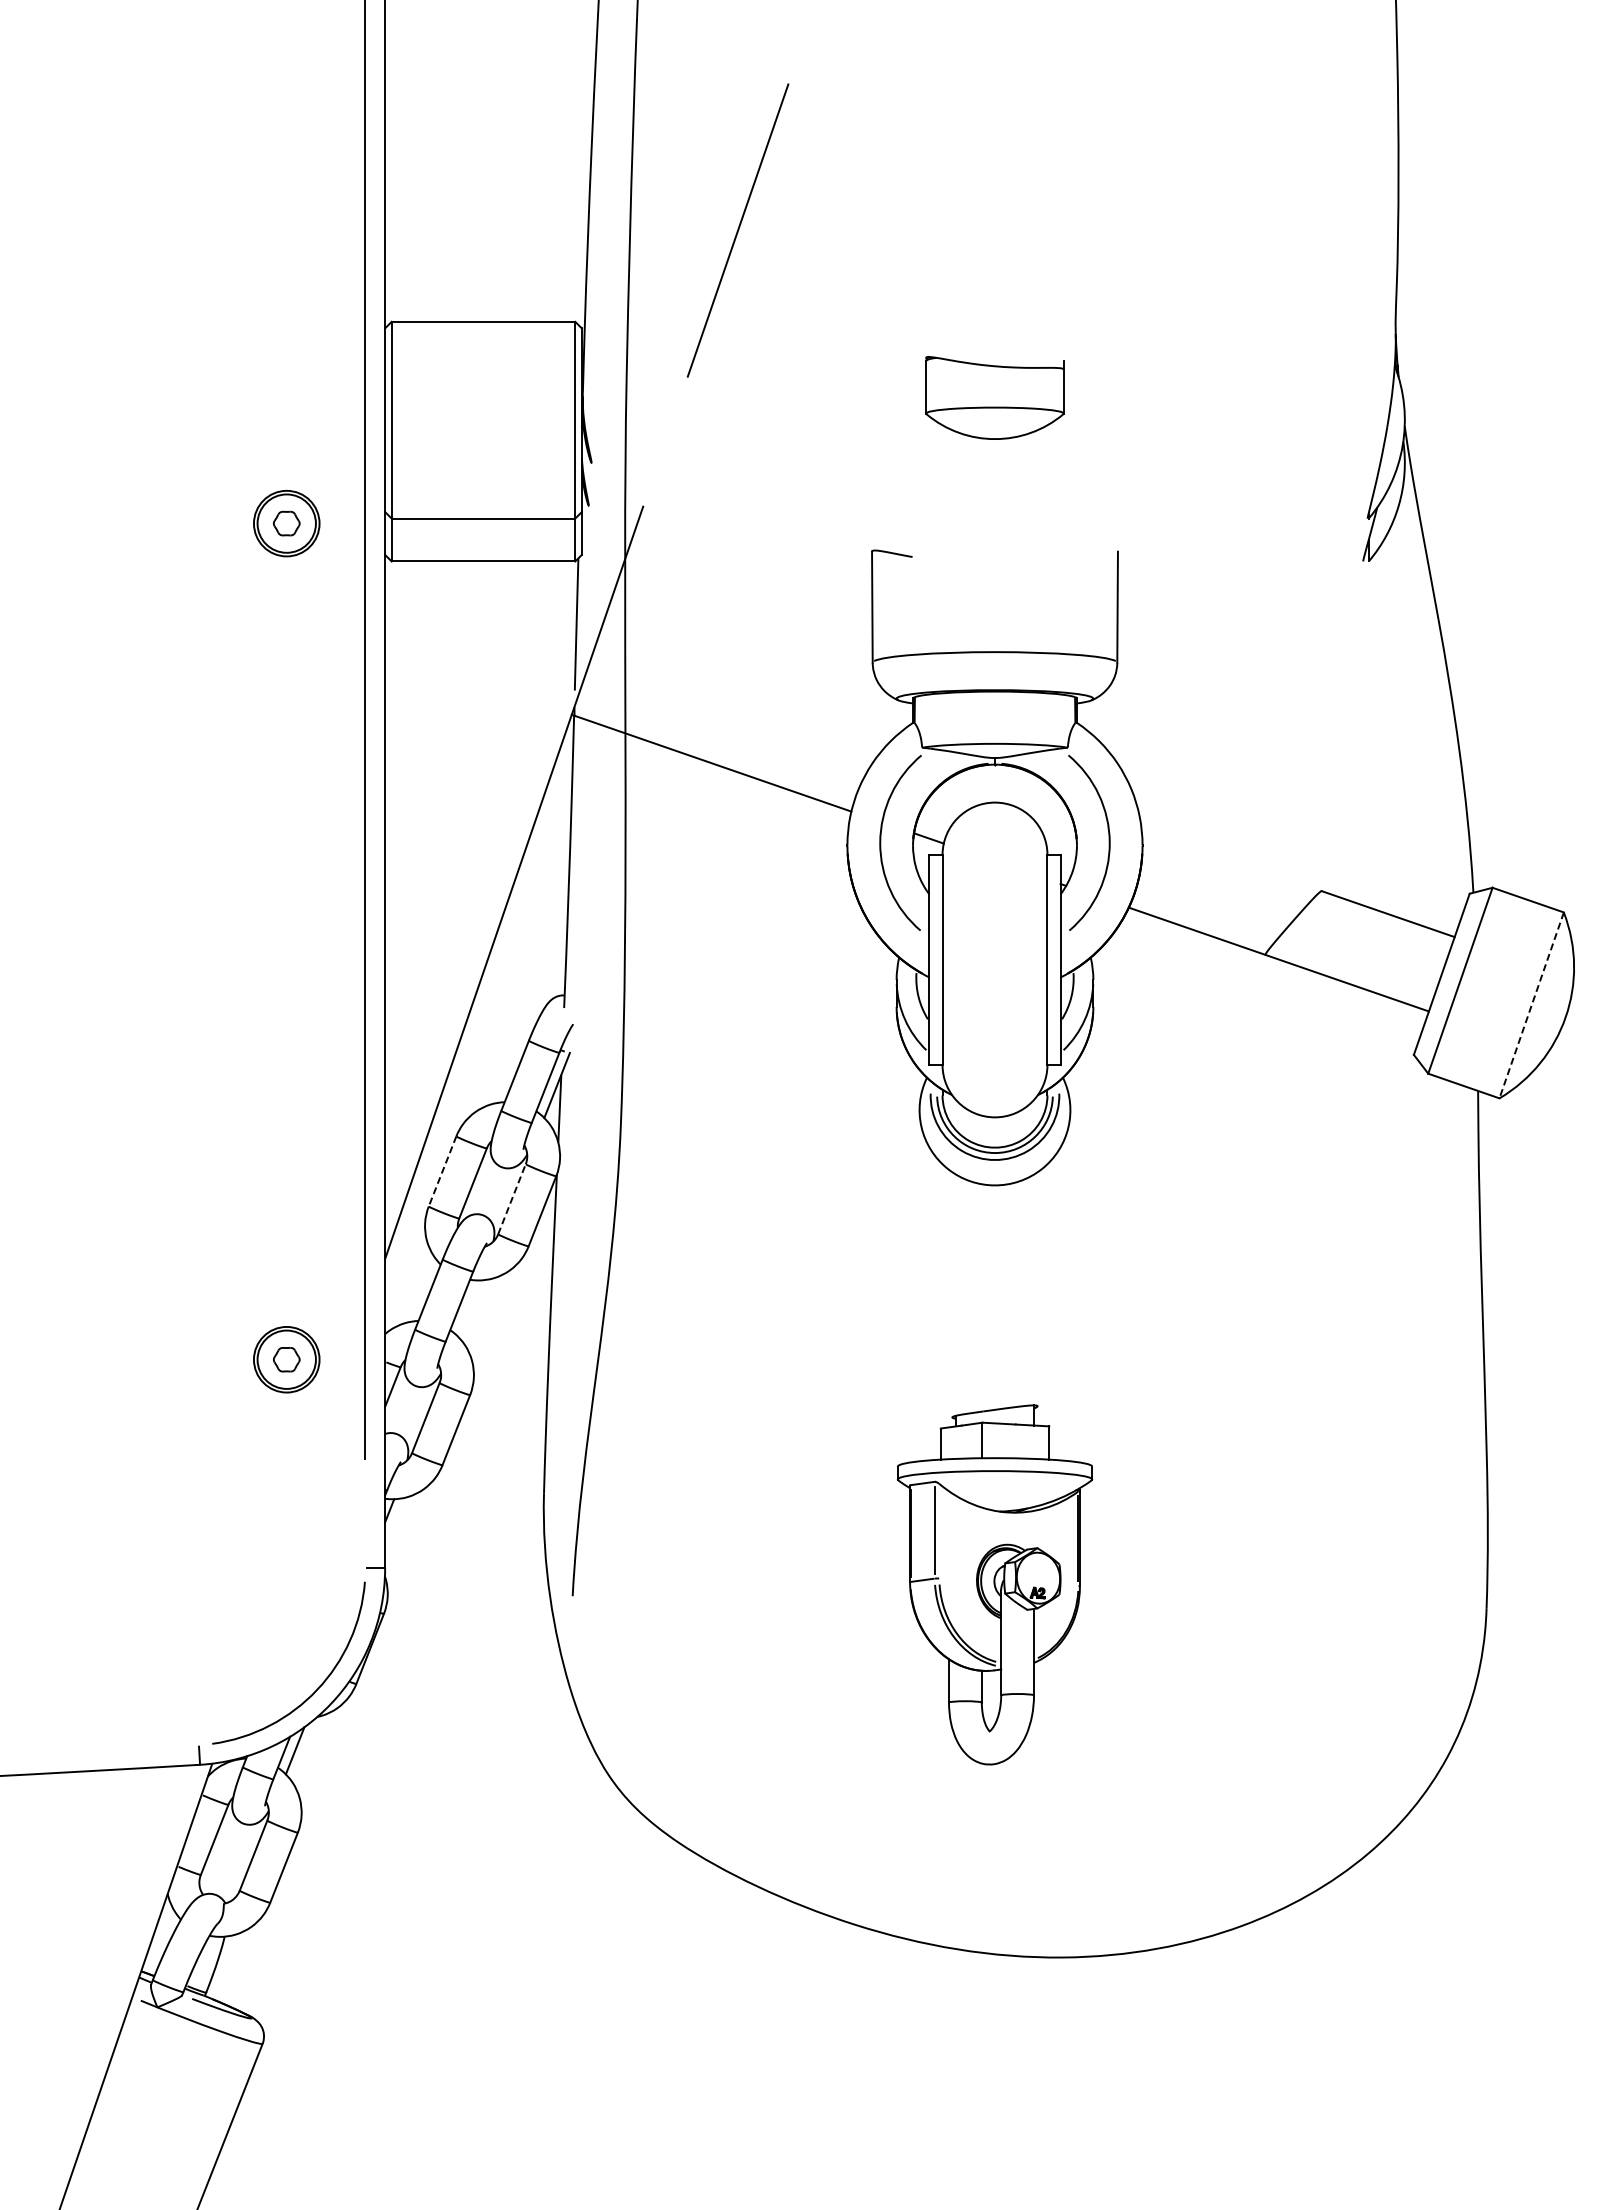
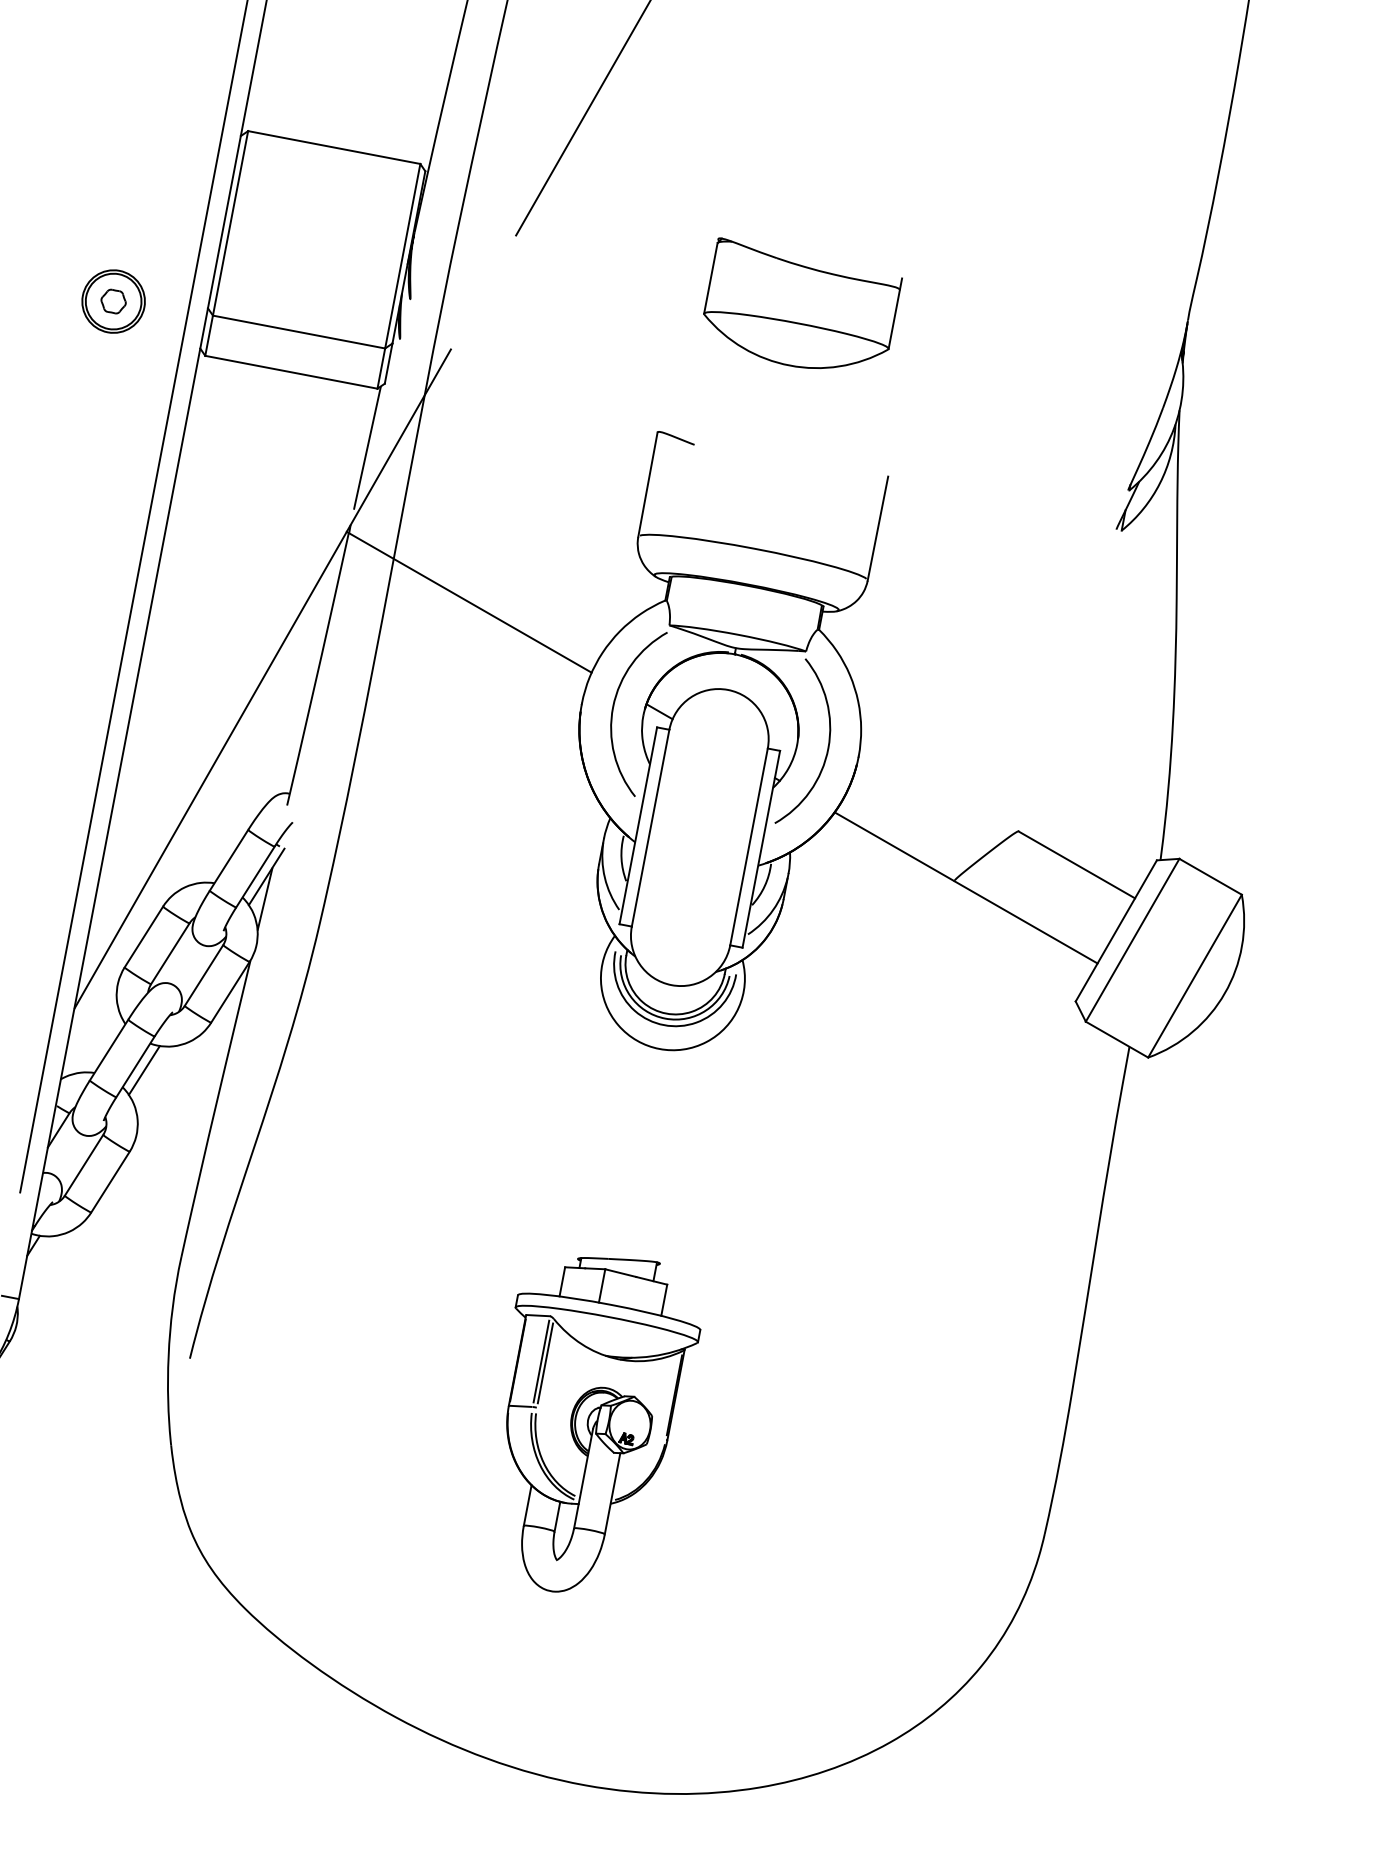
part: (994, 397) -> (799, 309), size x1.43
line: (1531, 1005) -> (1194, 976), dashed -> solid
line: (442, 1171) -> (143, 937), dashed -> solid
line: (511, 1199) -> (203, 975), dashed -> solid
line: (469, 1308) -> (144, 1070), added
line: (939, 1530) -> (545, 1362), added

